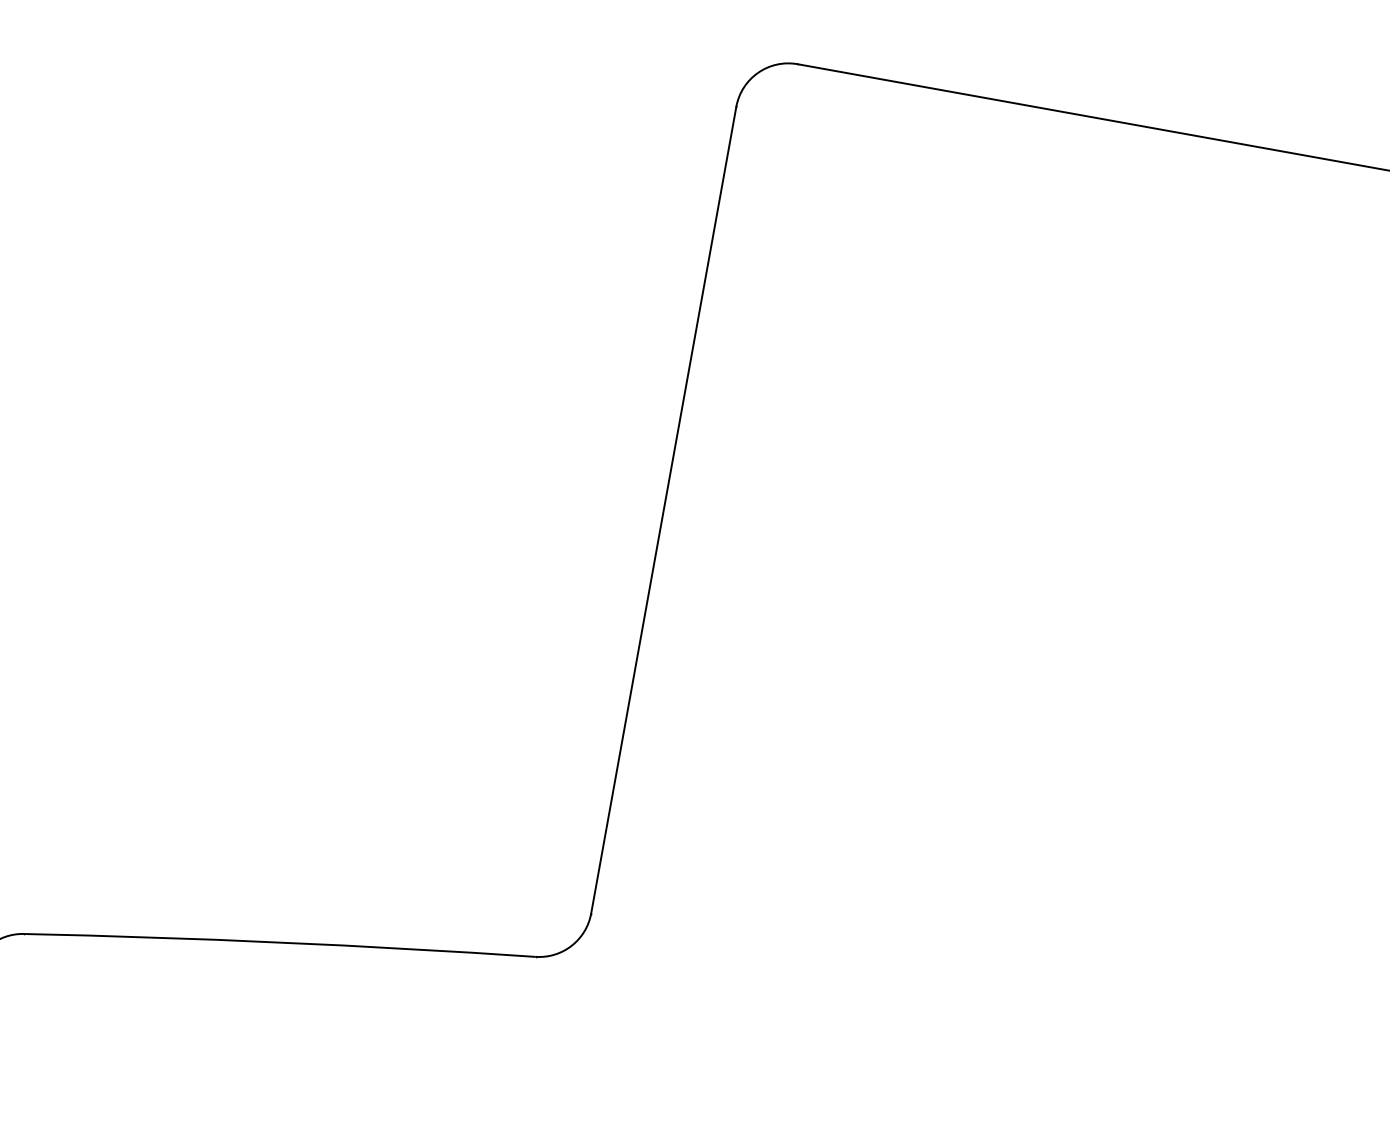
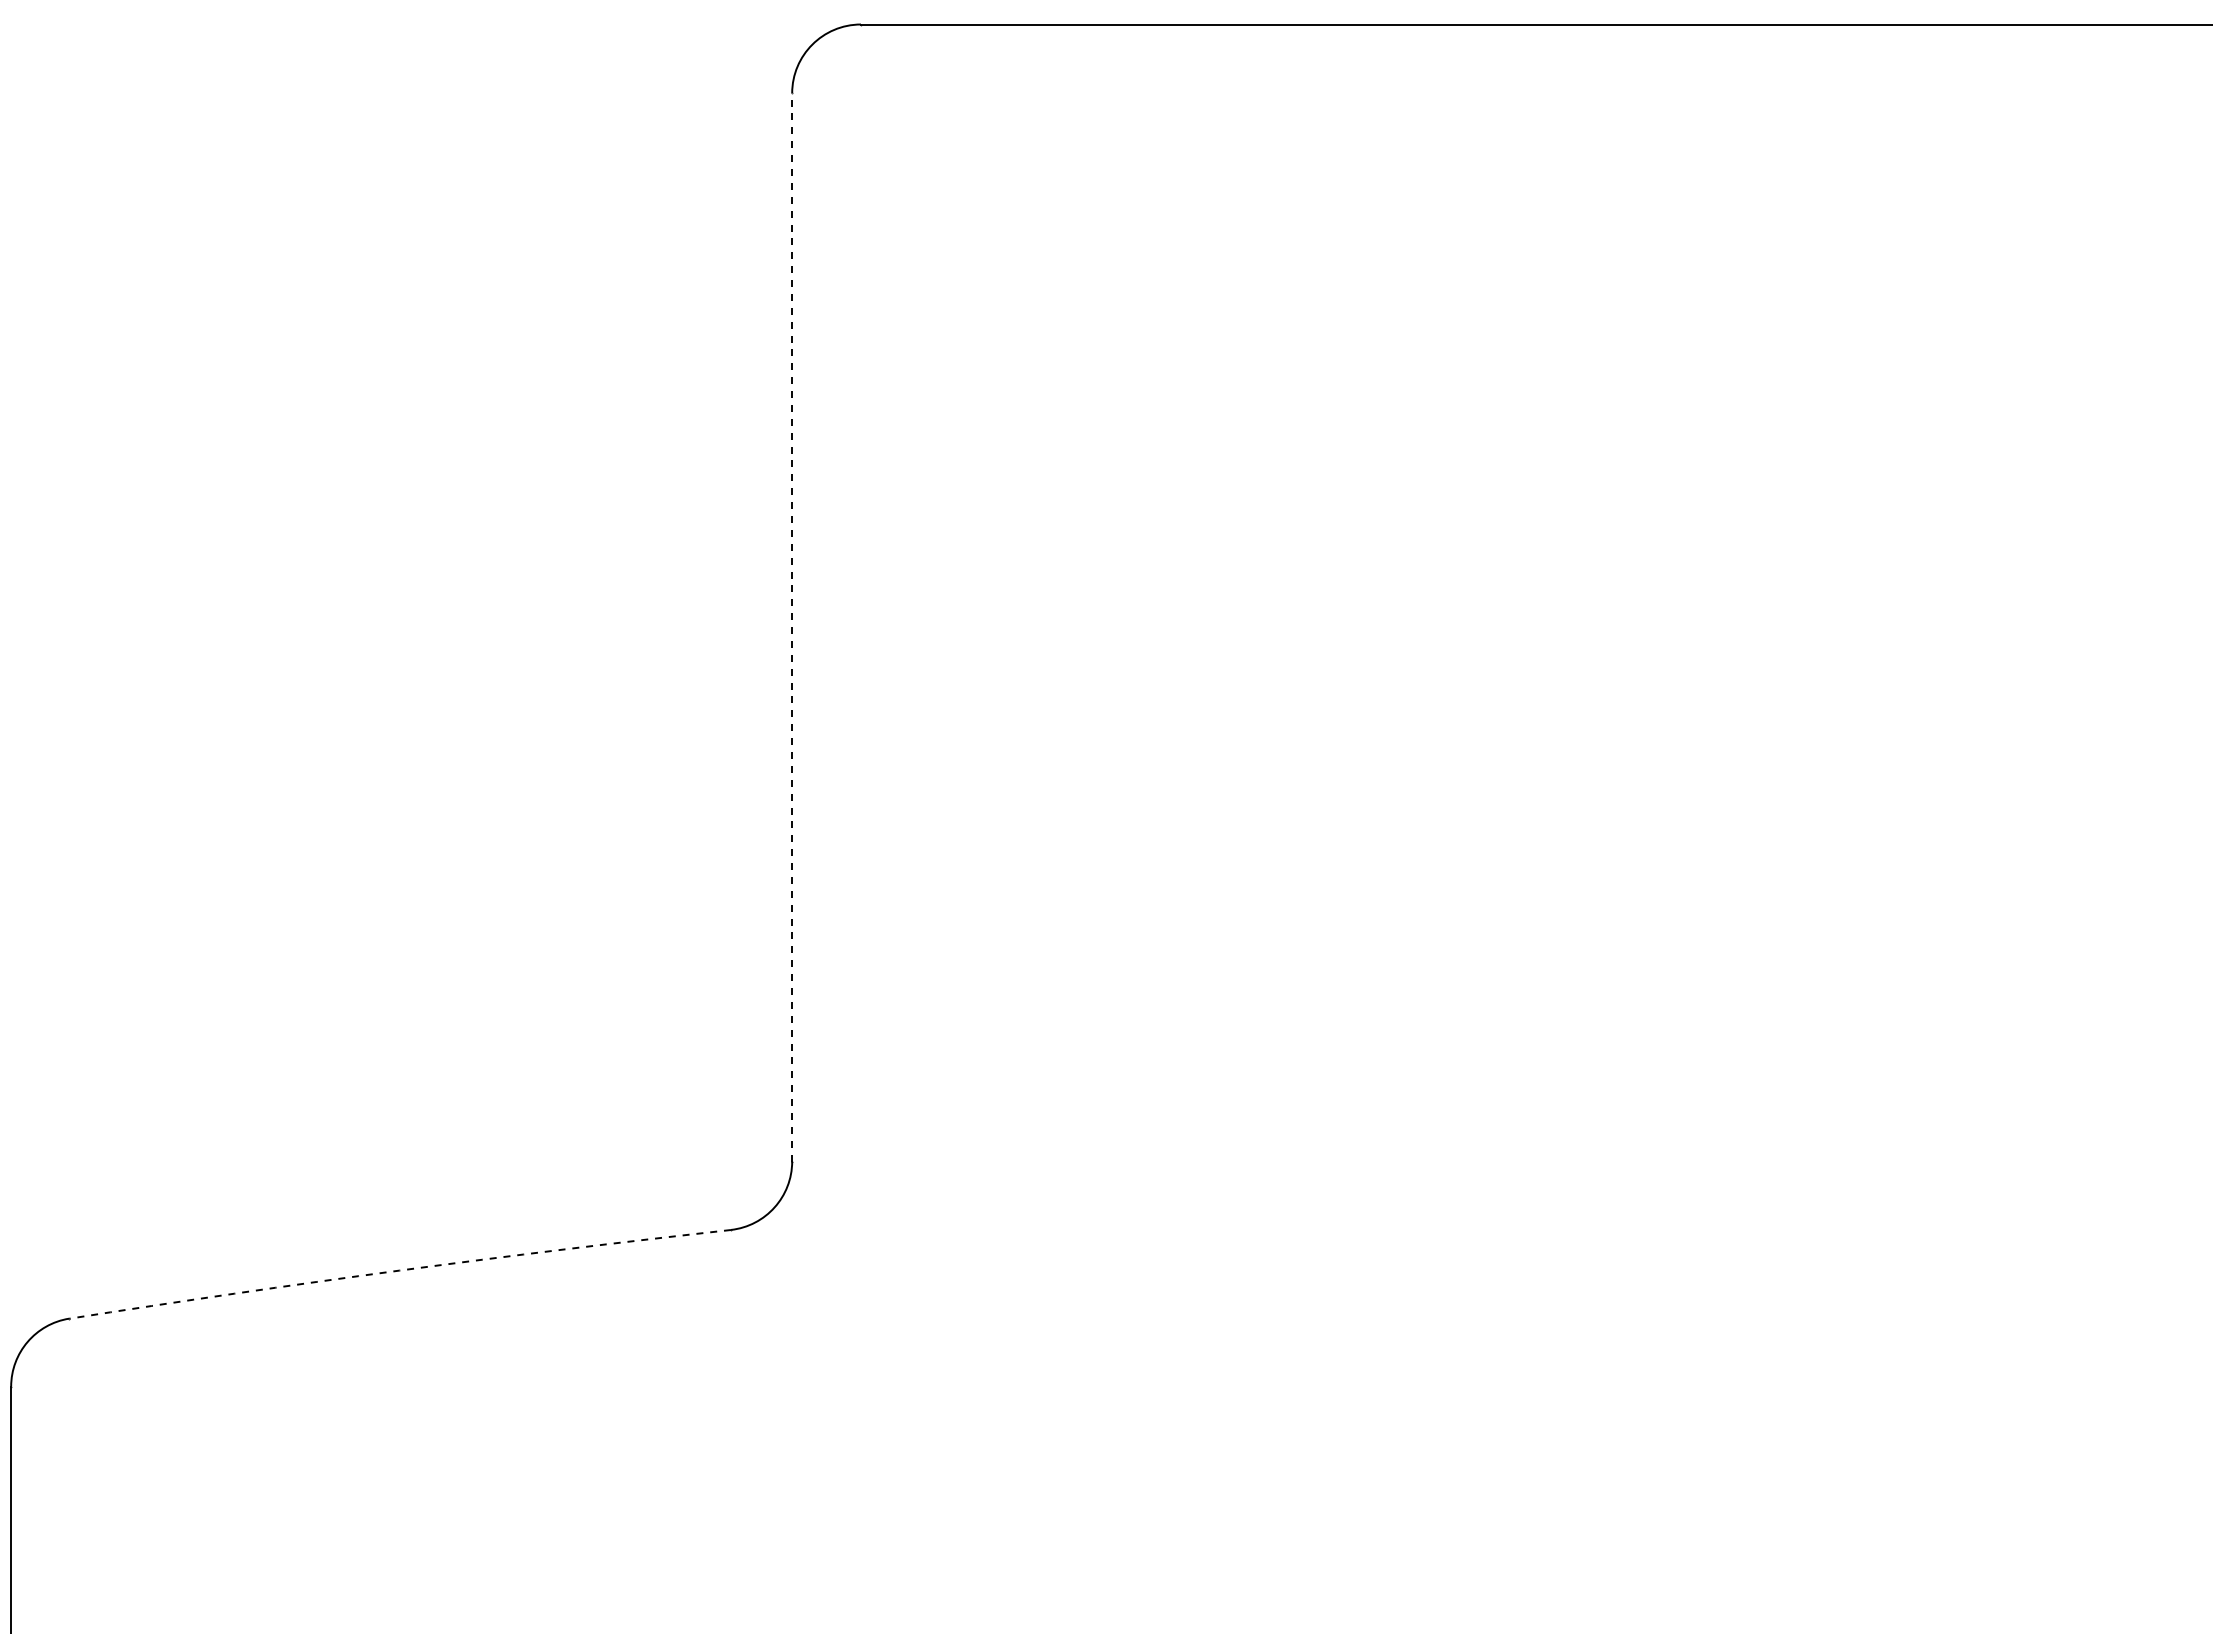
line: (664, 509) -> (792, 626), solid -> dashed
arc: (279, 942) -> (399, 1270), solid -> dashed

